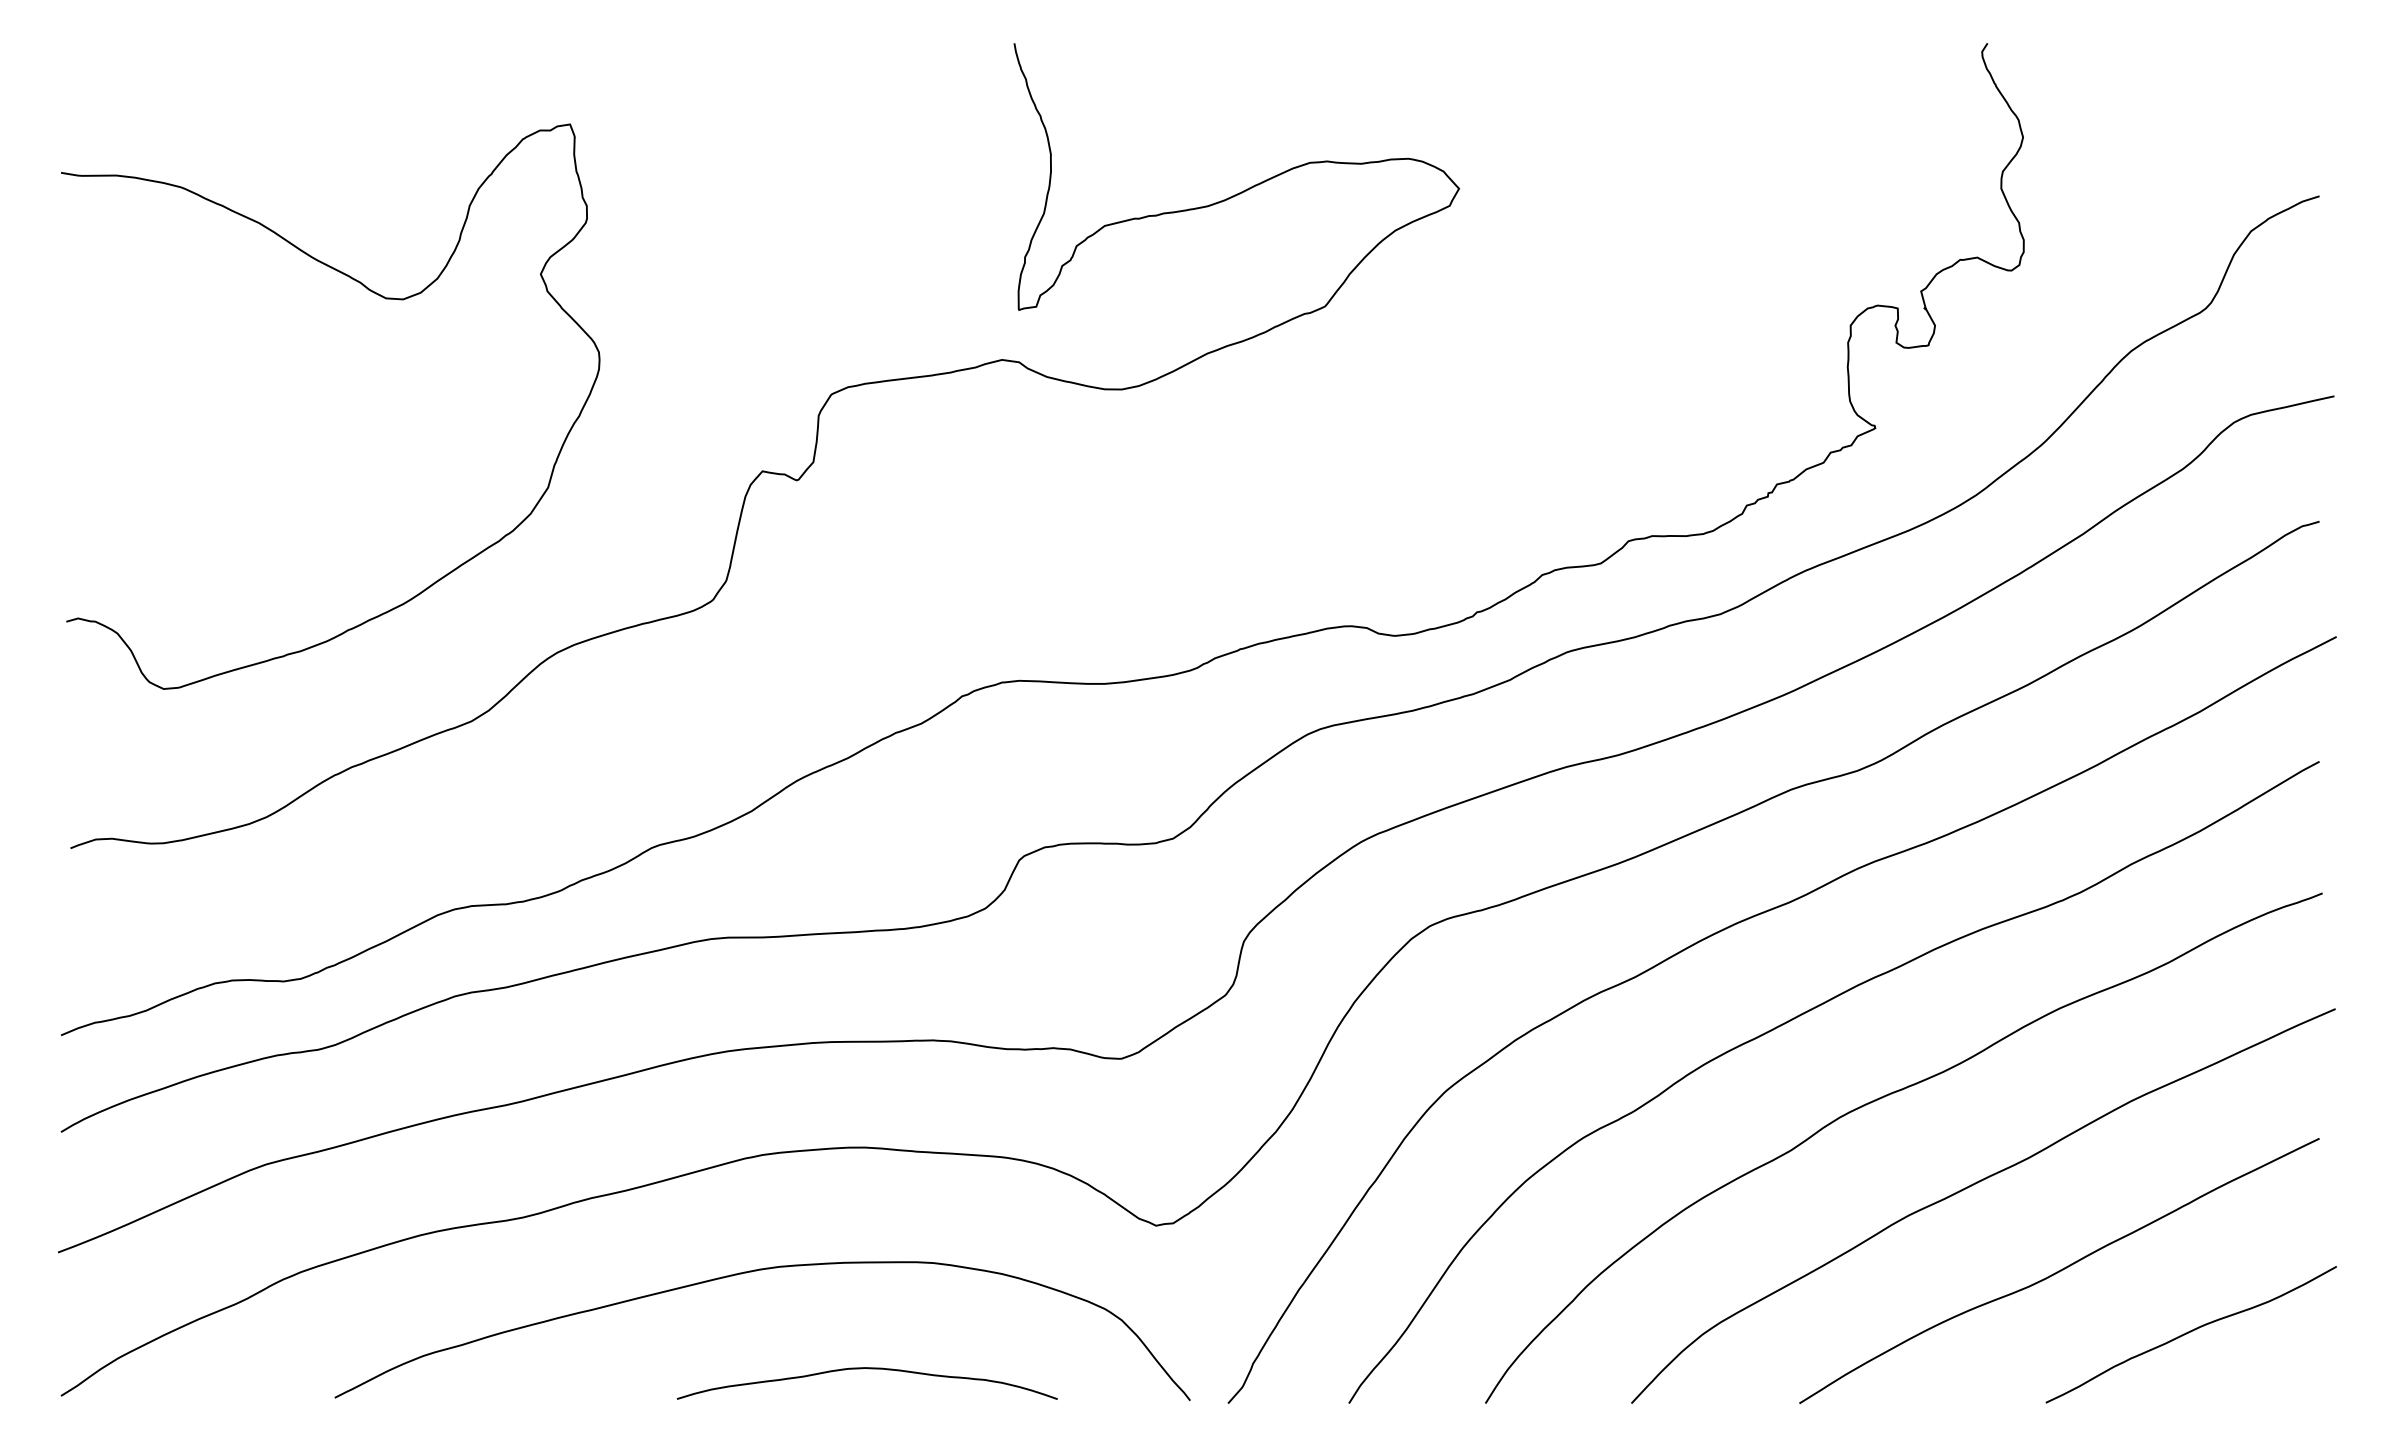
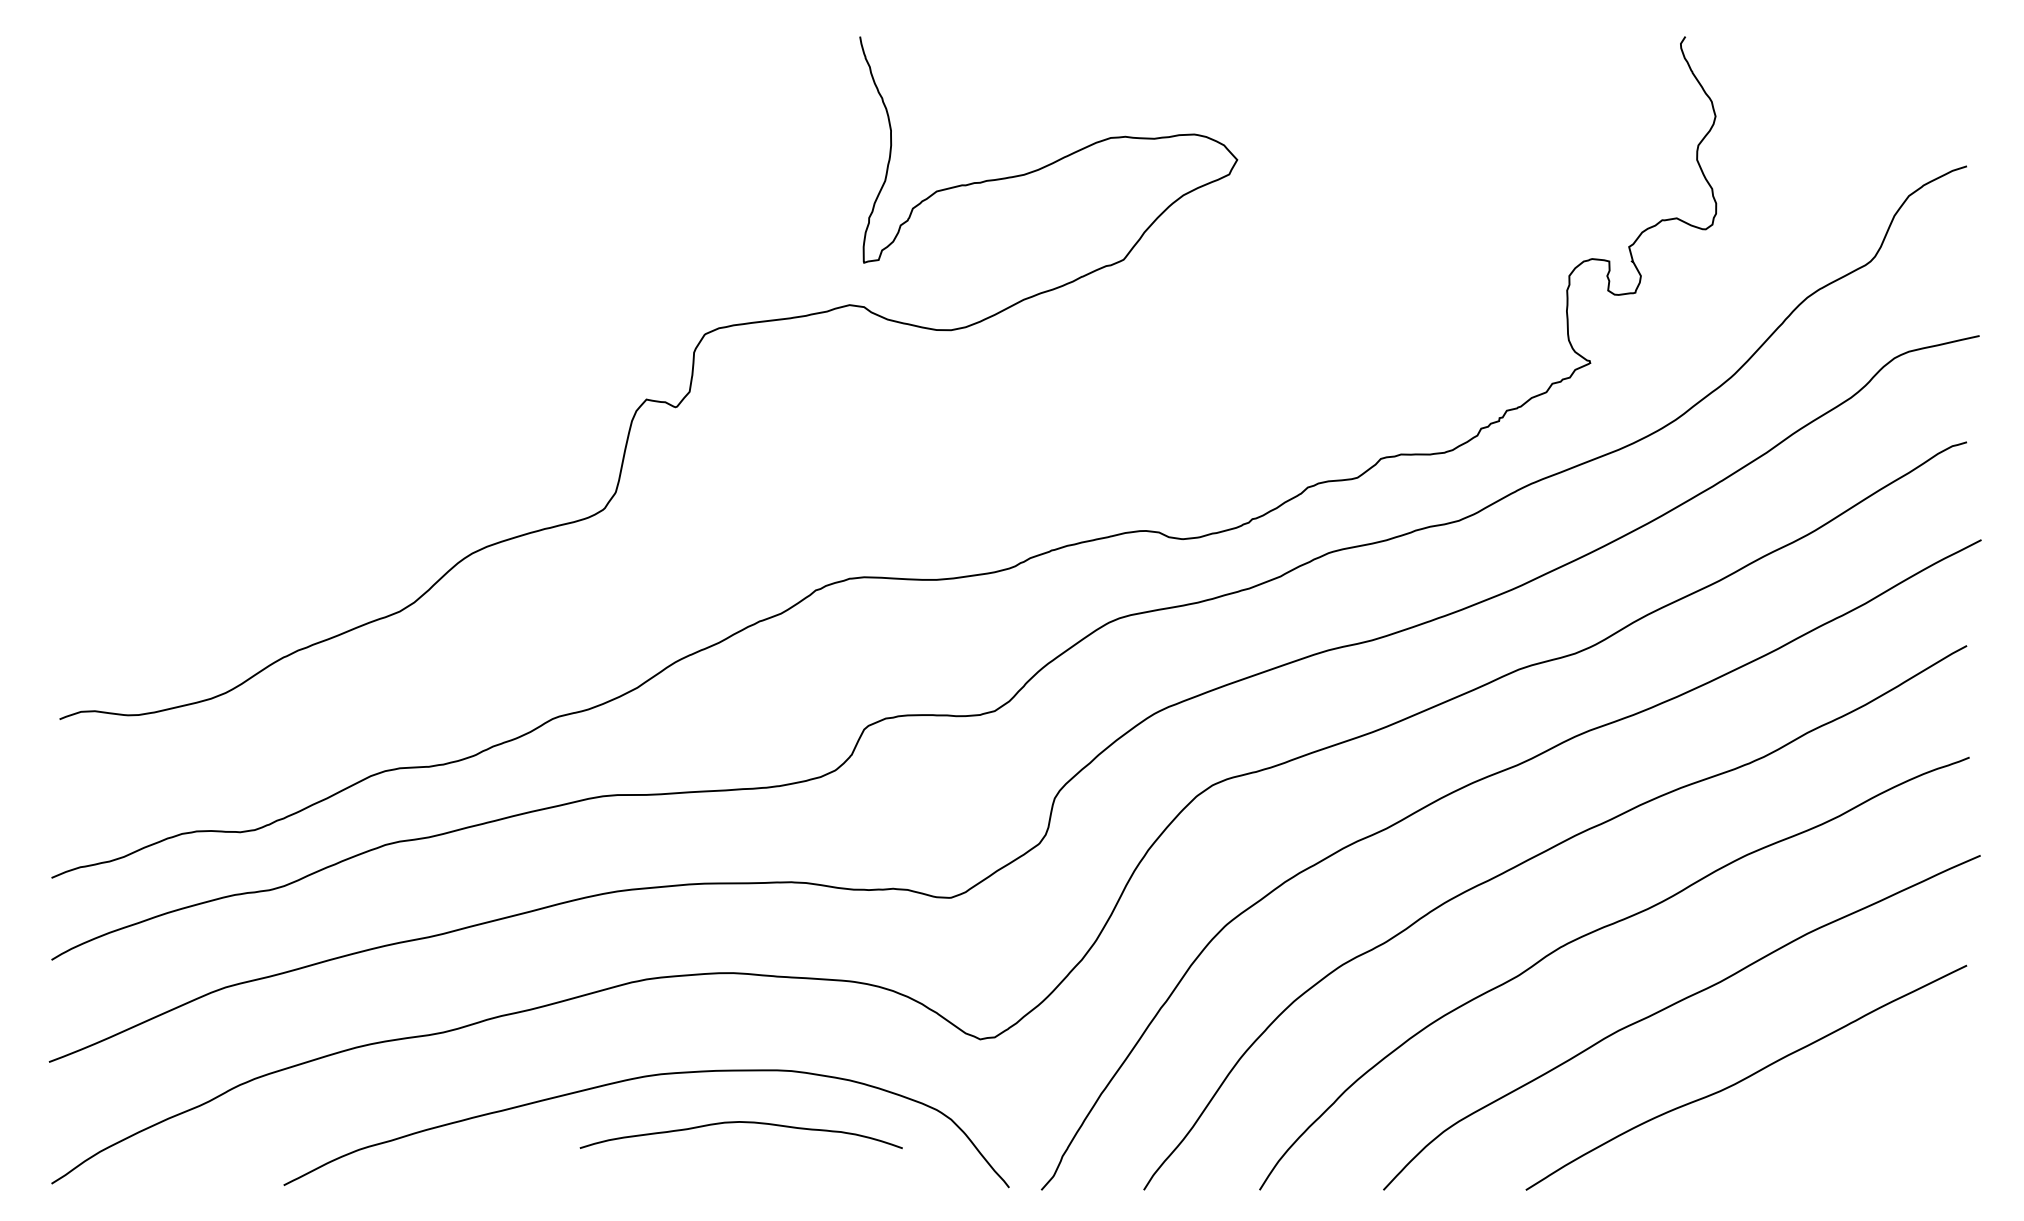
curve: (383, 298) -> (325, 253), removed
curve: (2190, 1332) -> (1857, 1129), removed
curve: (868, 1369) -> (742, 1123), moved

